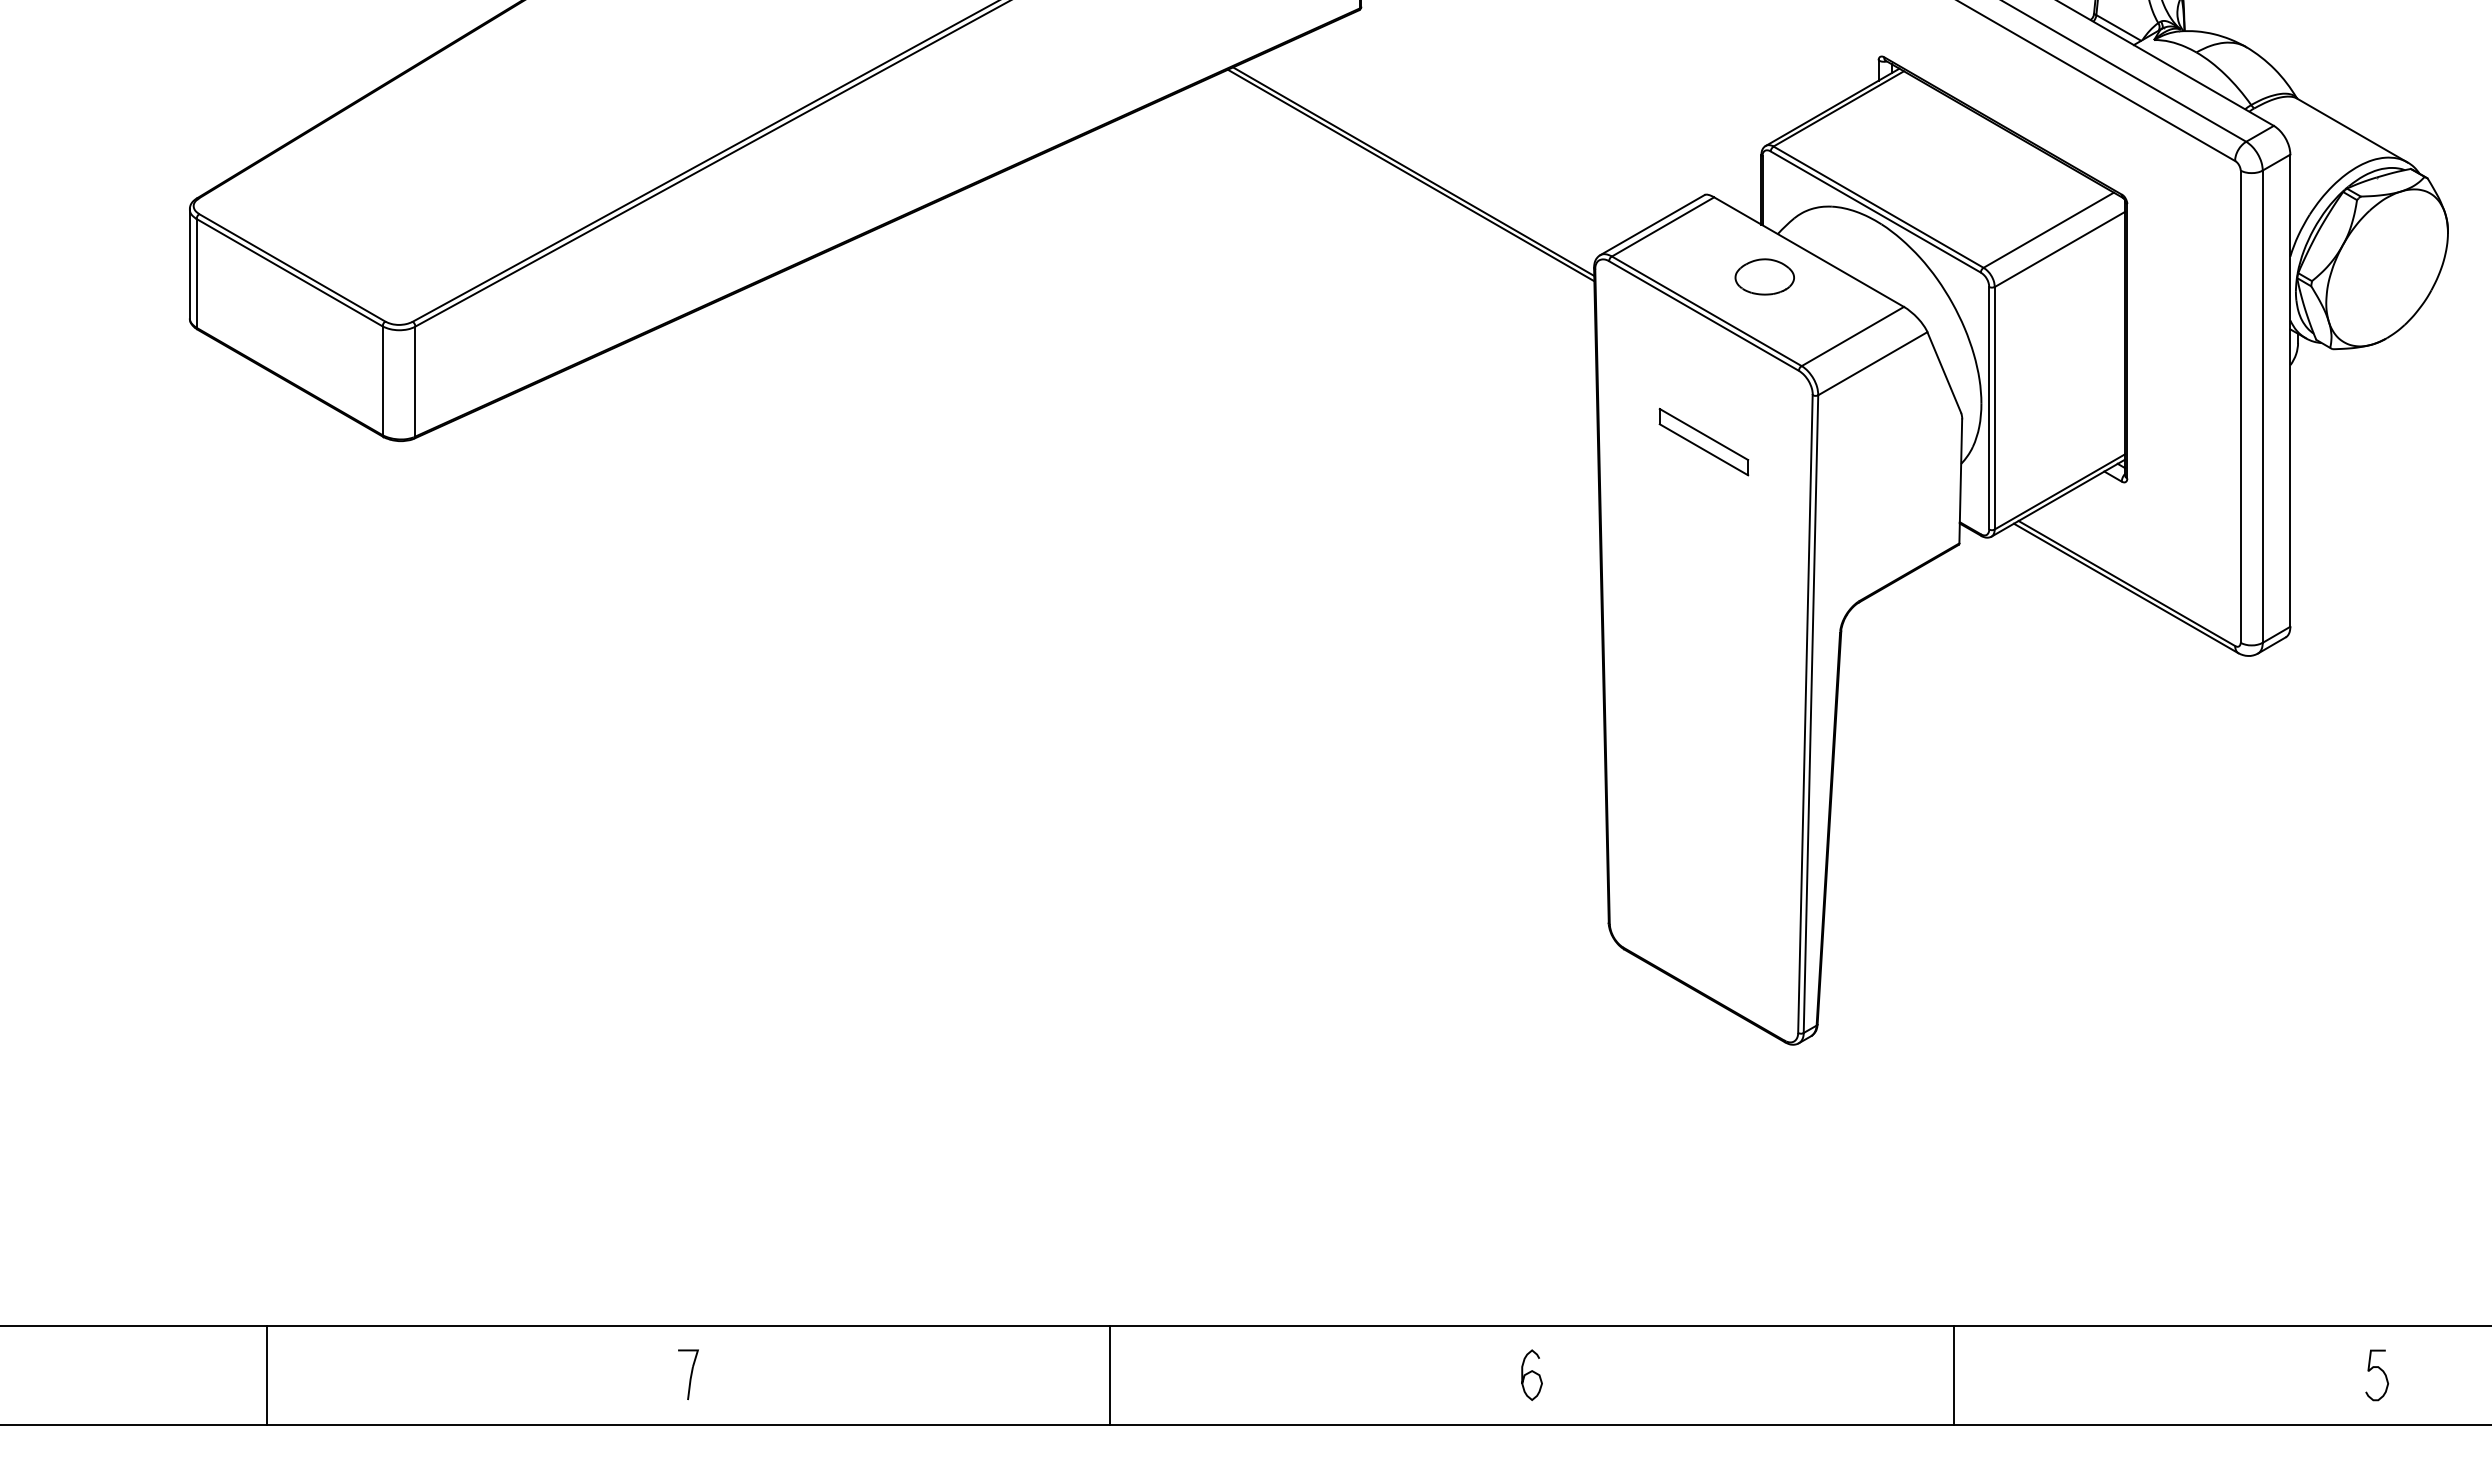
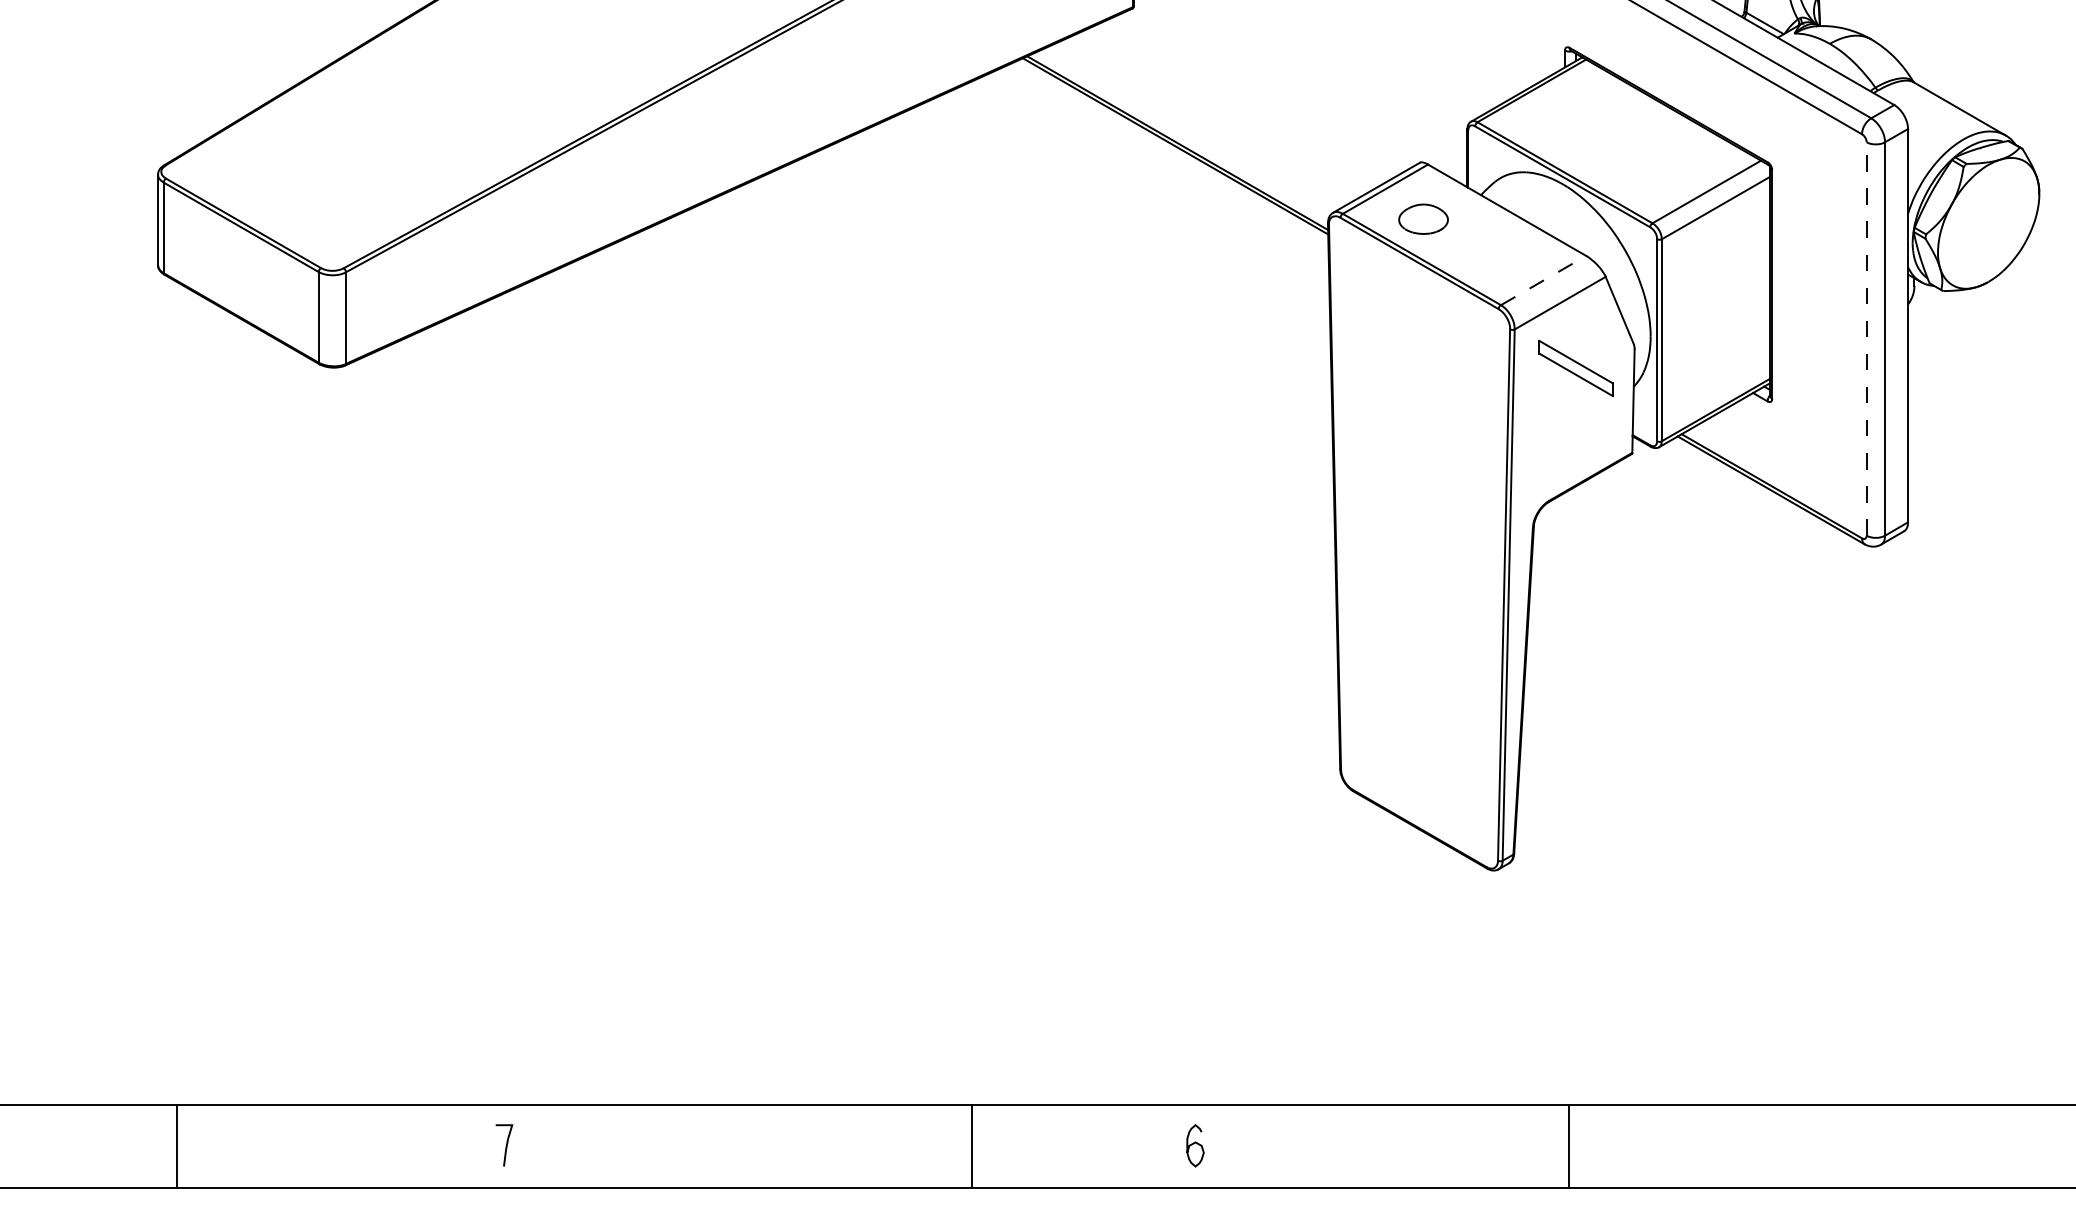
part: (1764, 276) -> (1423, 218), moved
line: (1853, 336) -> (1544, 280), solid -> dashed
line: (2240, 406) -> (1866, 338), solid -> dashed
part: (1703, 441) -> (1575, 367), moved
curve: (2381, 1371) -> (1983, 1142), removed
curve: (1531, 1372) -> (1195, 1143), moved
part: (688, 1374) -> (504, 1145), moved
line: (266, 1375) -> (176, 1146), moved
line: (1110, 1375) -> (971, 1146), moved
line: (1954, 1375) -> (1569, 1146), moved

